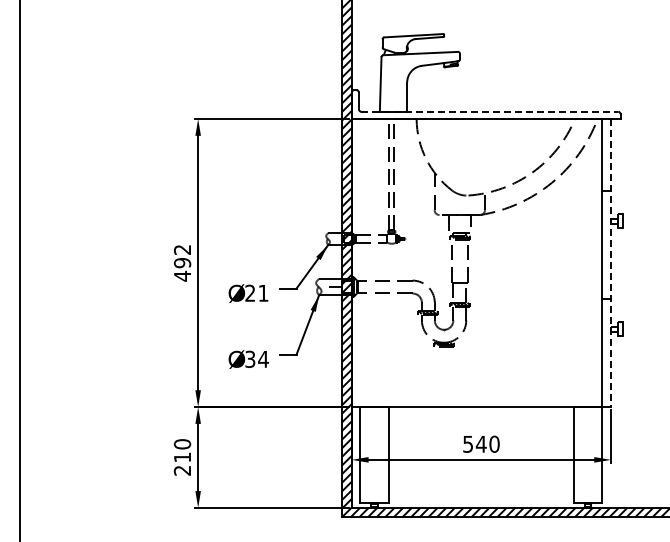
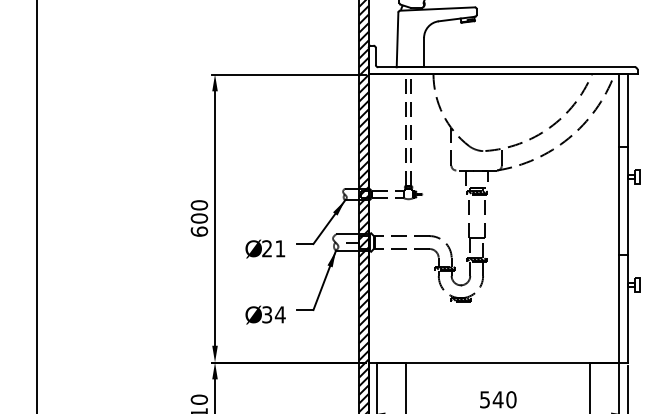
line: (490, 111) -> (507, 66), dashed -> solid
text: (182, 262) -> (199, 217), 492 -> 600
line: (611, 263) -> (628, 218), dashed -> solid

